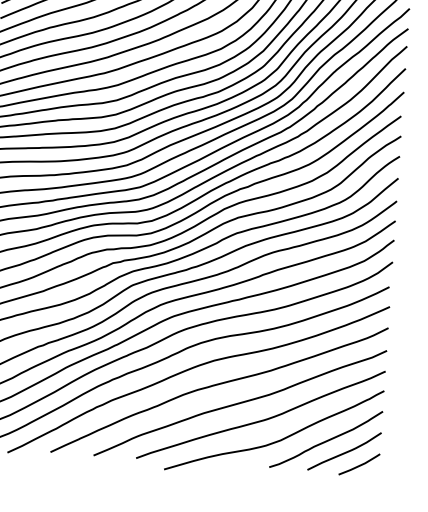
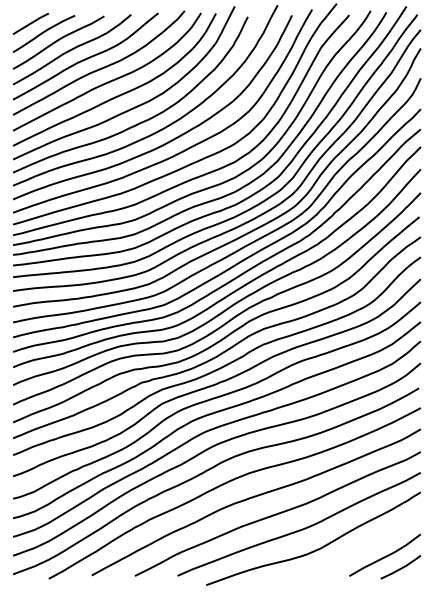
curve: (325, 440) -> (365, 545), removed

